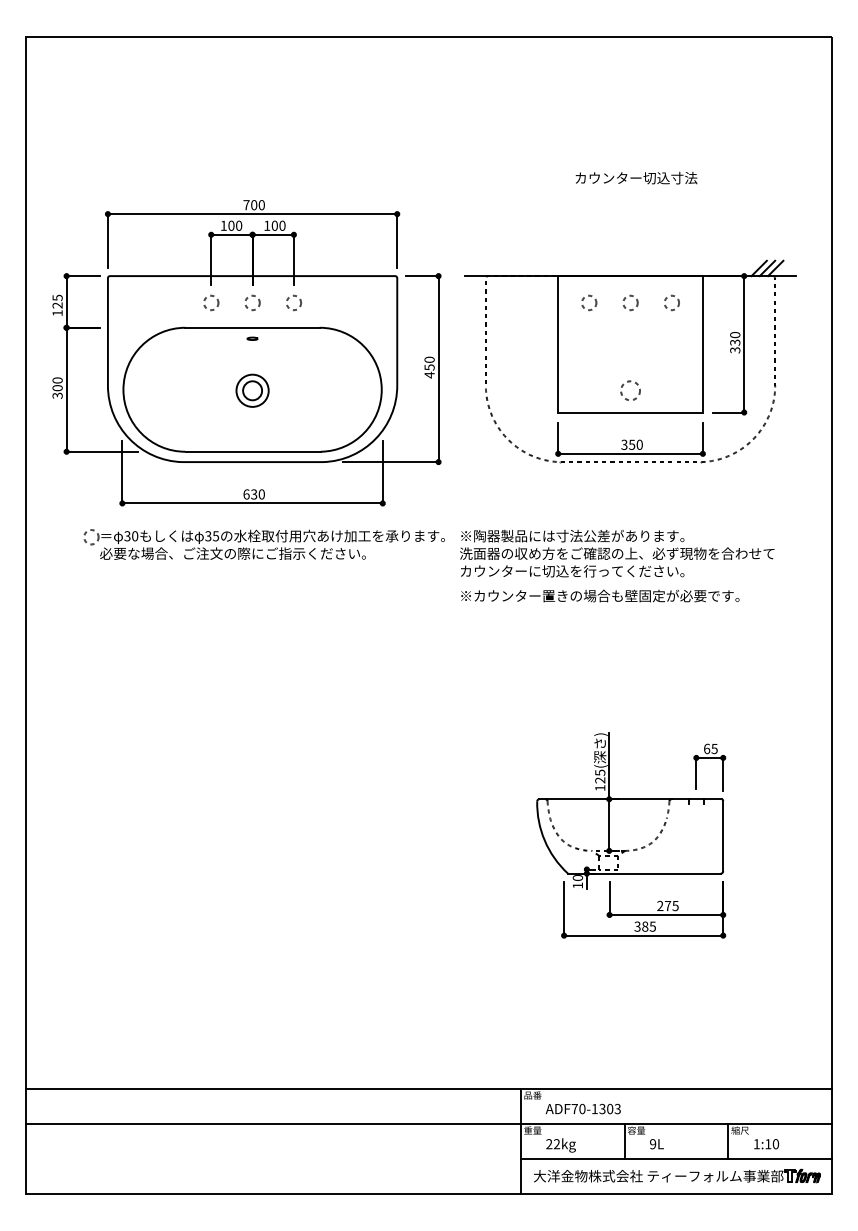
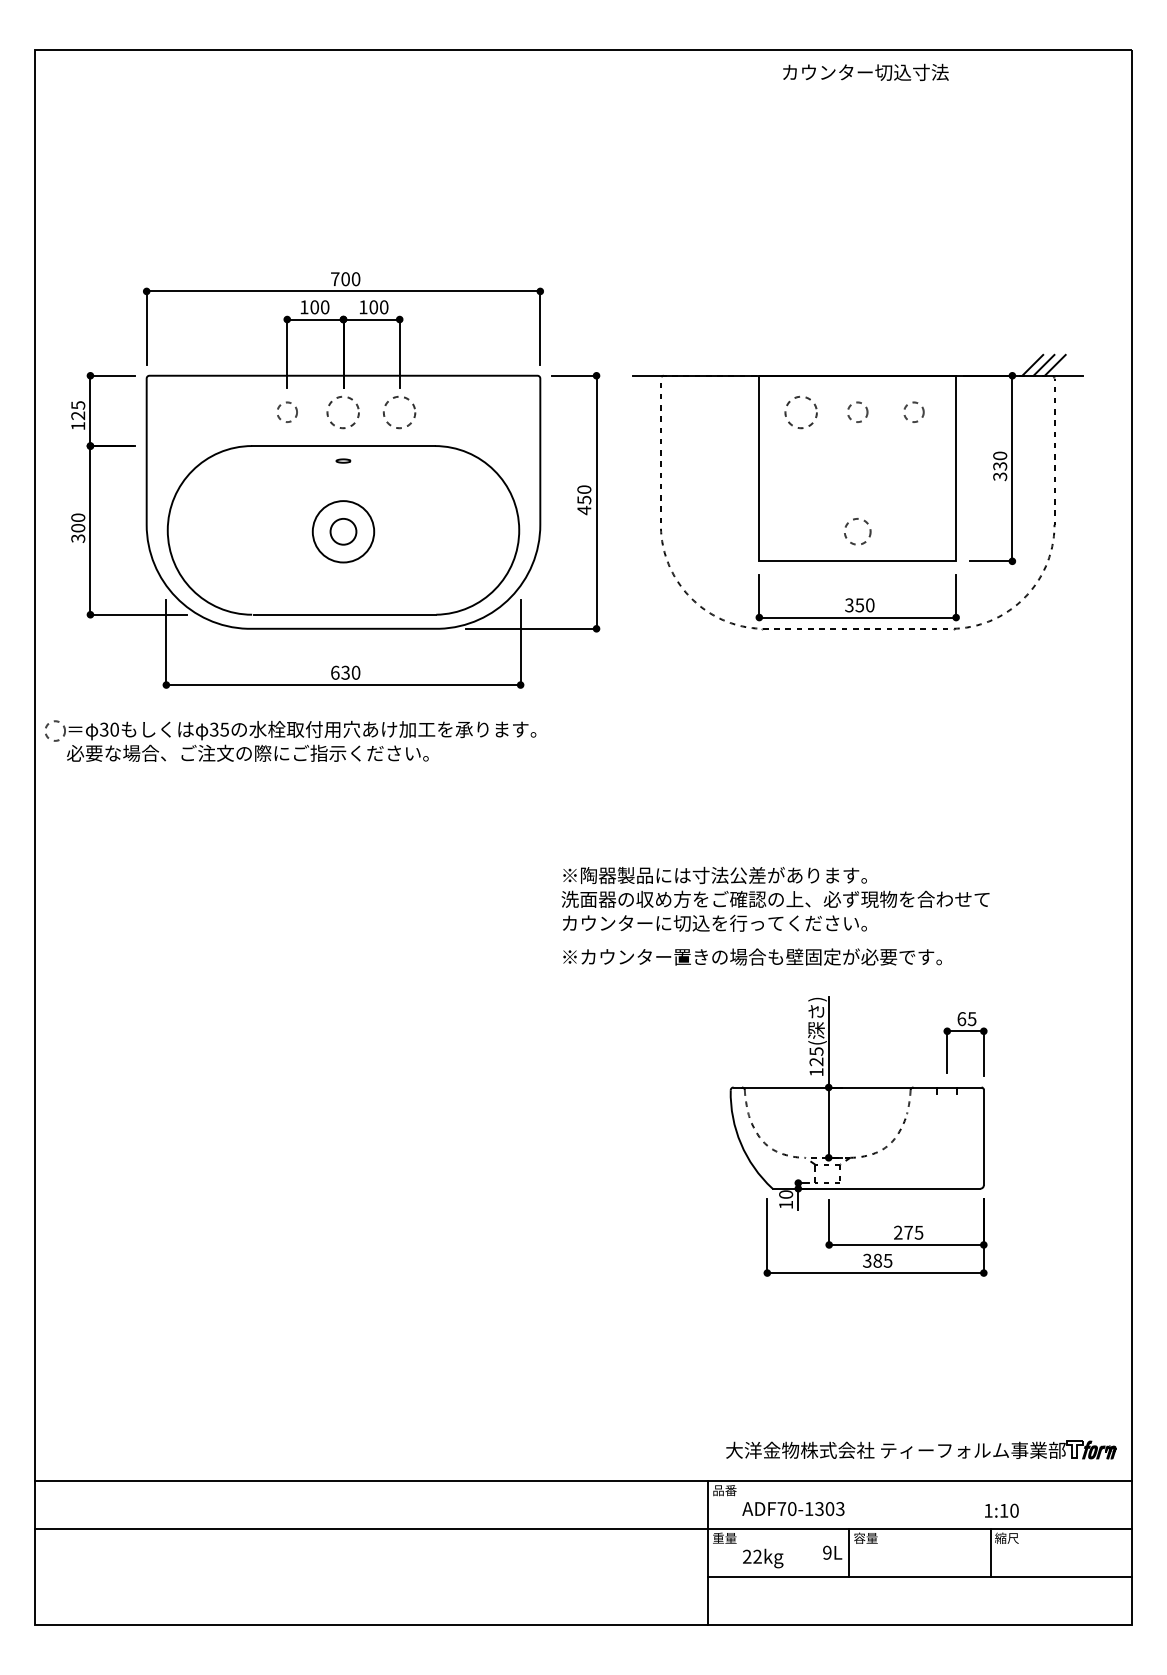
text: (636, 177) -> (865, 71), moved
circle: (252, 302) -> (343, 411), size x1.6
circle: (293, 302) -> (399, 411), size x1.6
circle: (589, 302) -> (801, 411), size x1.6
circle: (252, 390) -> (343, 531), size x1.4
part: (264, 544) -> (290, 740), moved
text: (617, 565) -> (775, 915), moved
text: (656, 1143) -> (832, 1552), moved
text: (766, 1143) -> (1001, 1510), moved
part: (677, 1175) -> (921, 1449), moved

